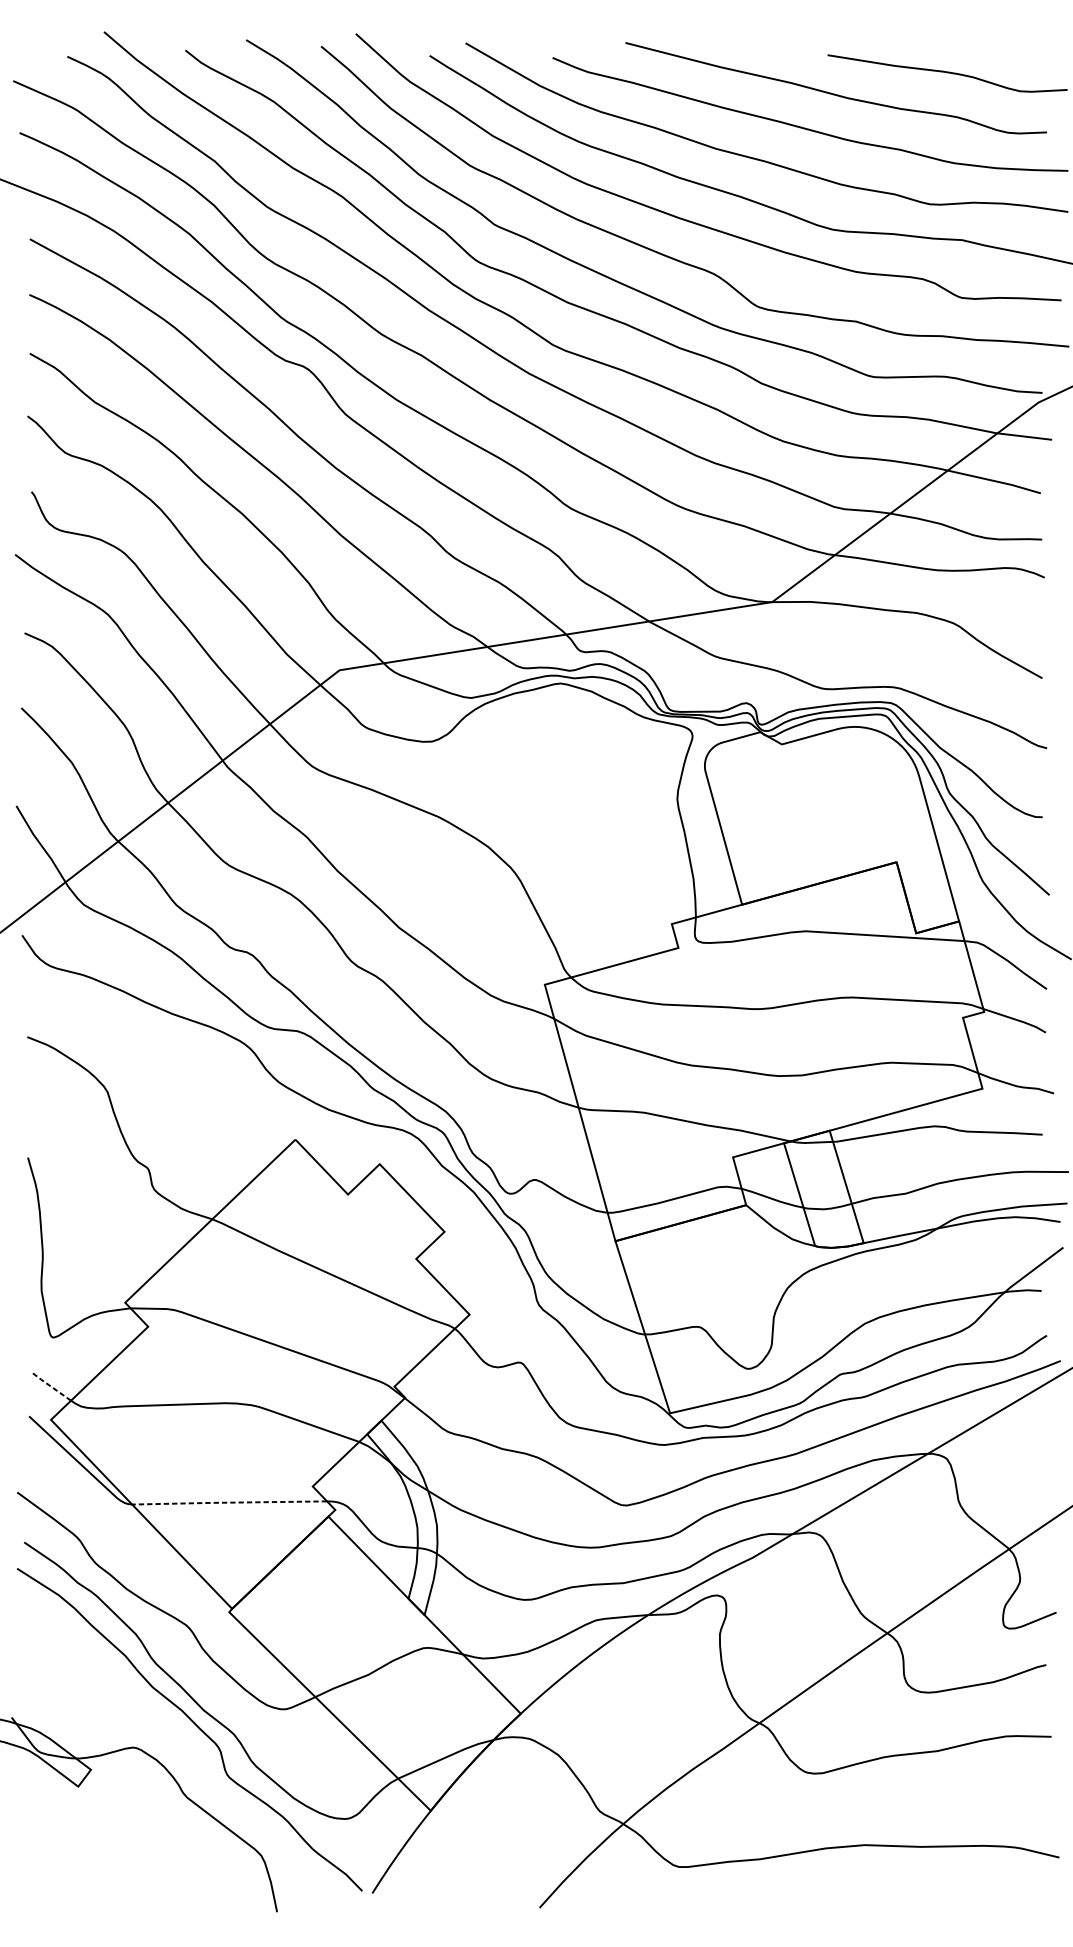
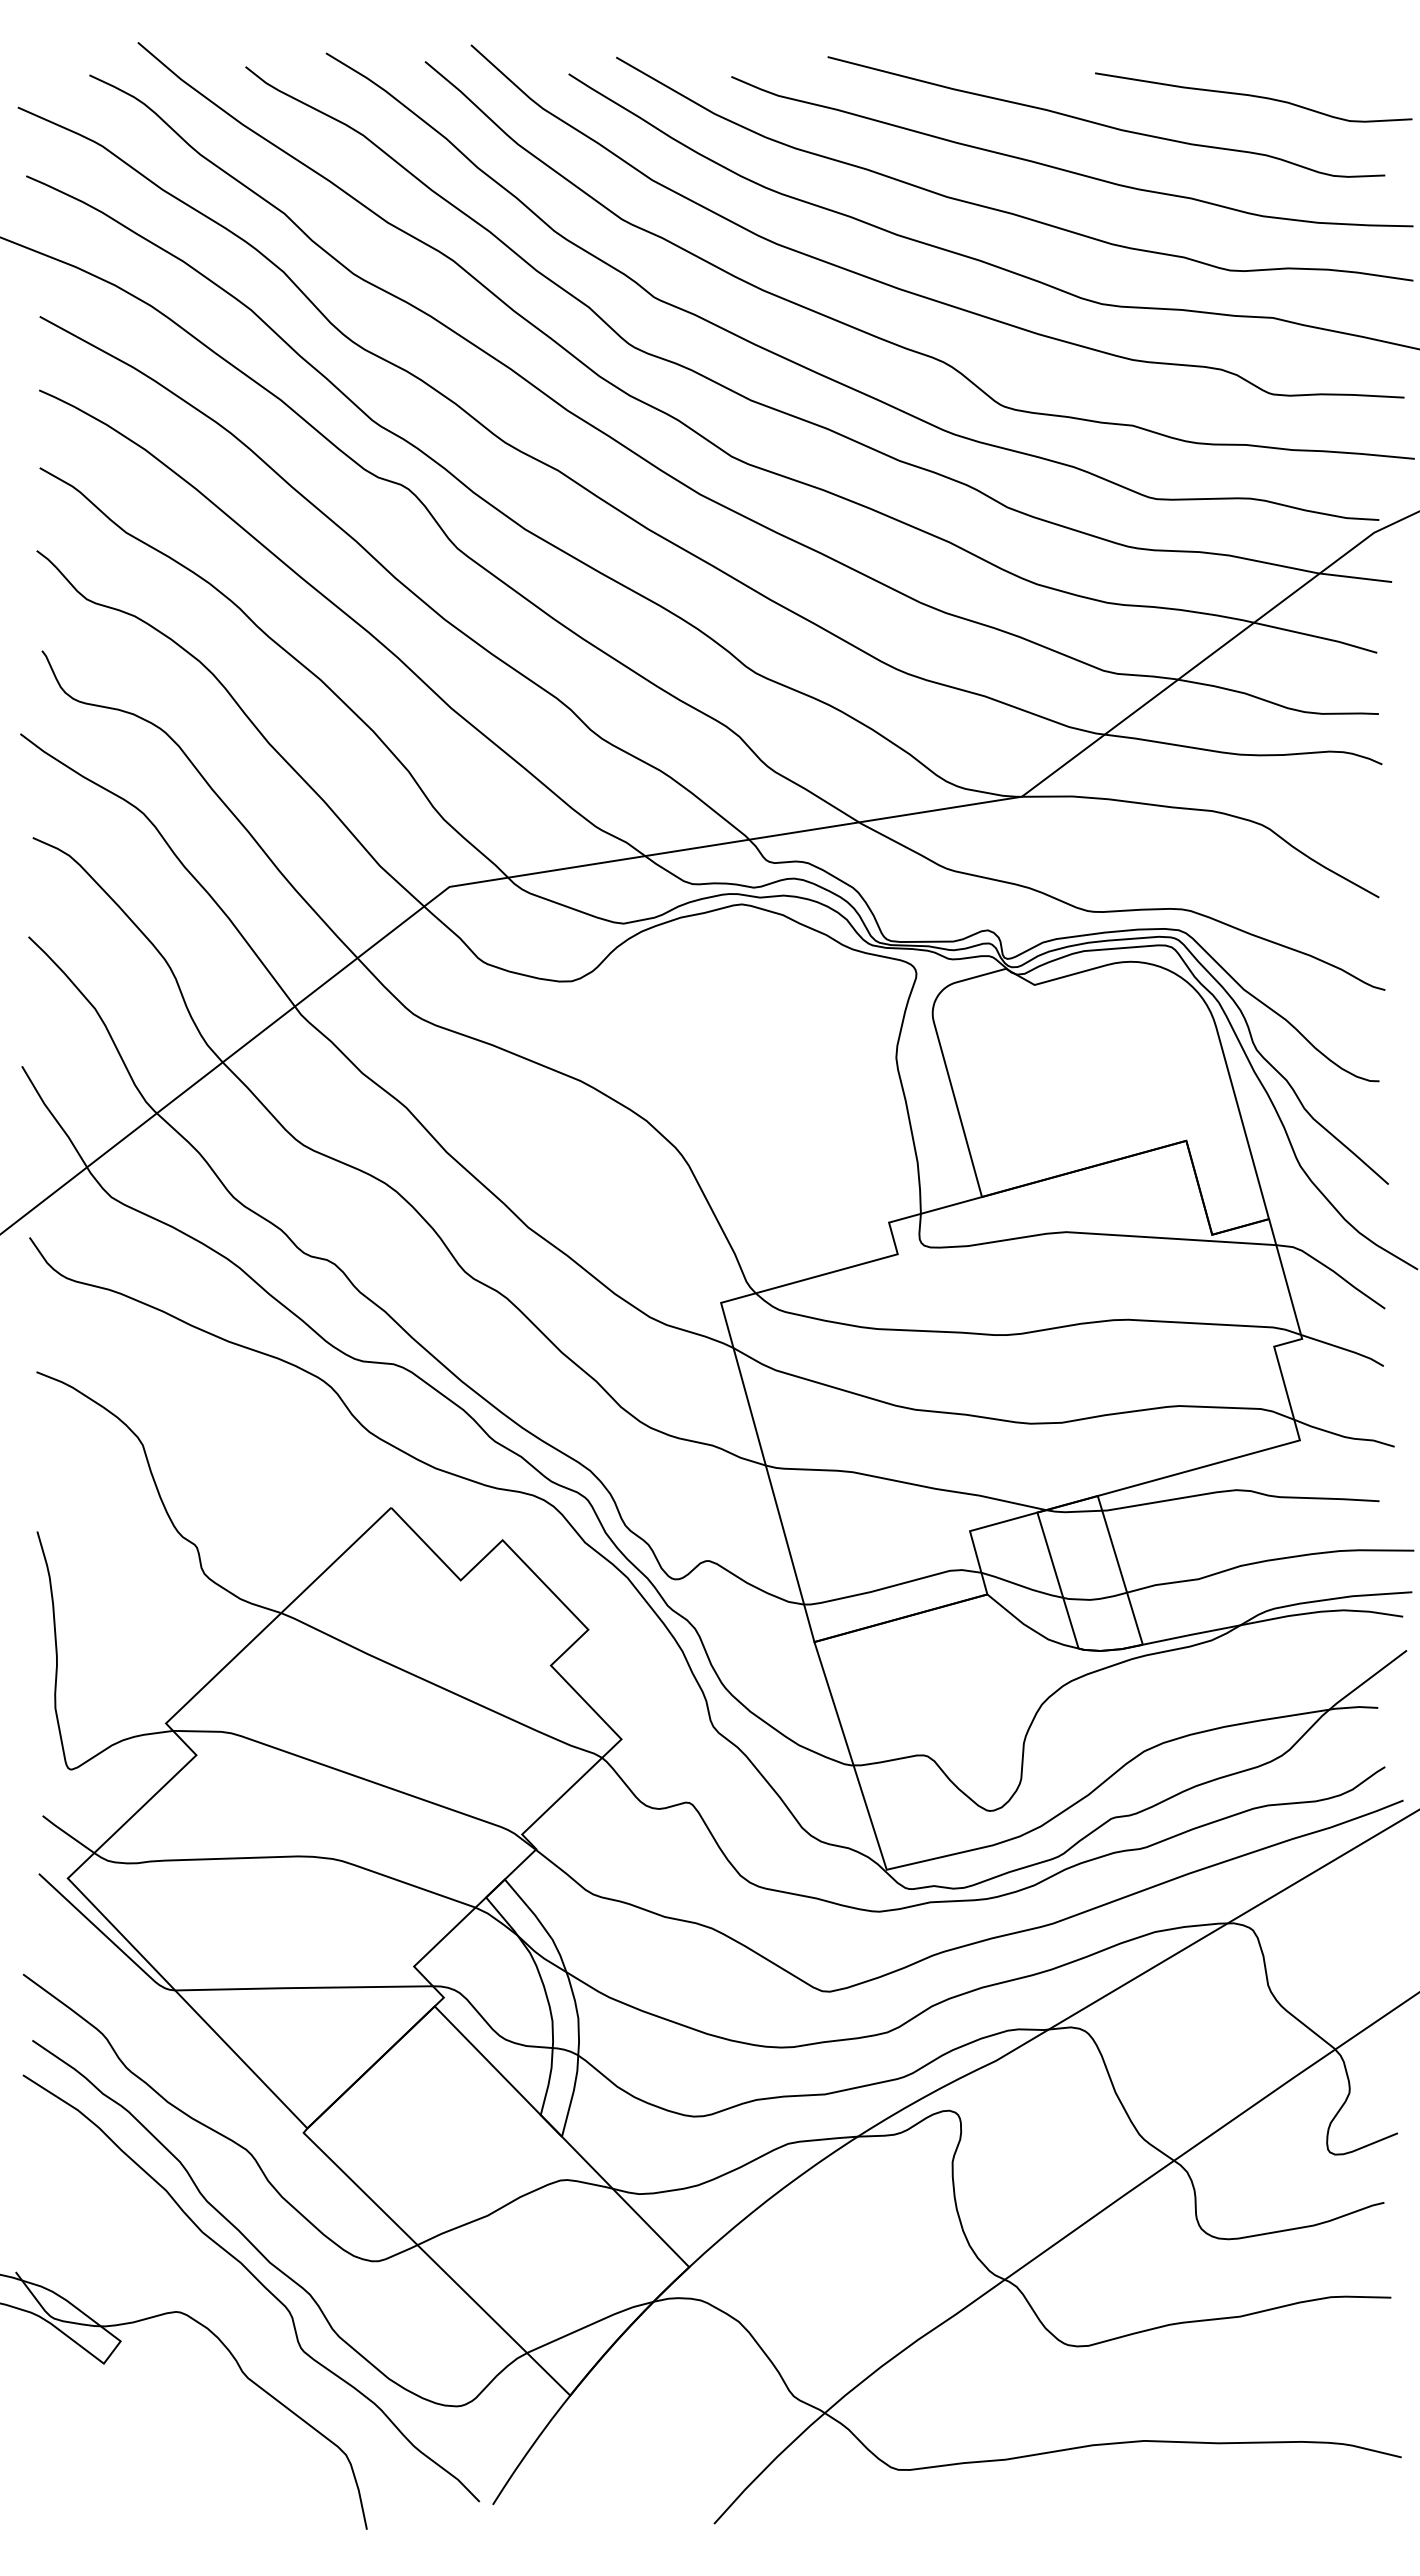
line: (50, 1386) -> (67, 1834), dashed -> solid
line: (229, 1502) -> (303, 1987), dashed -> solid

